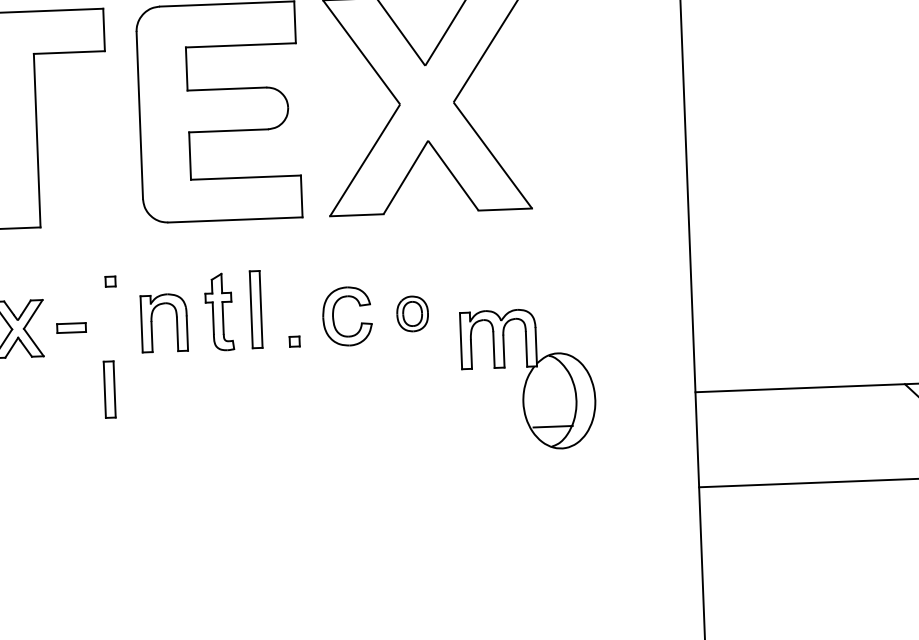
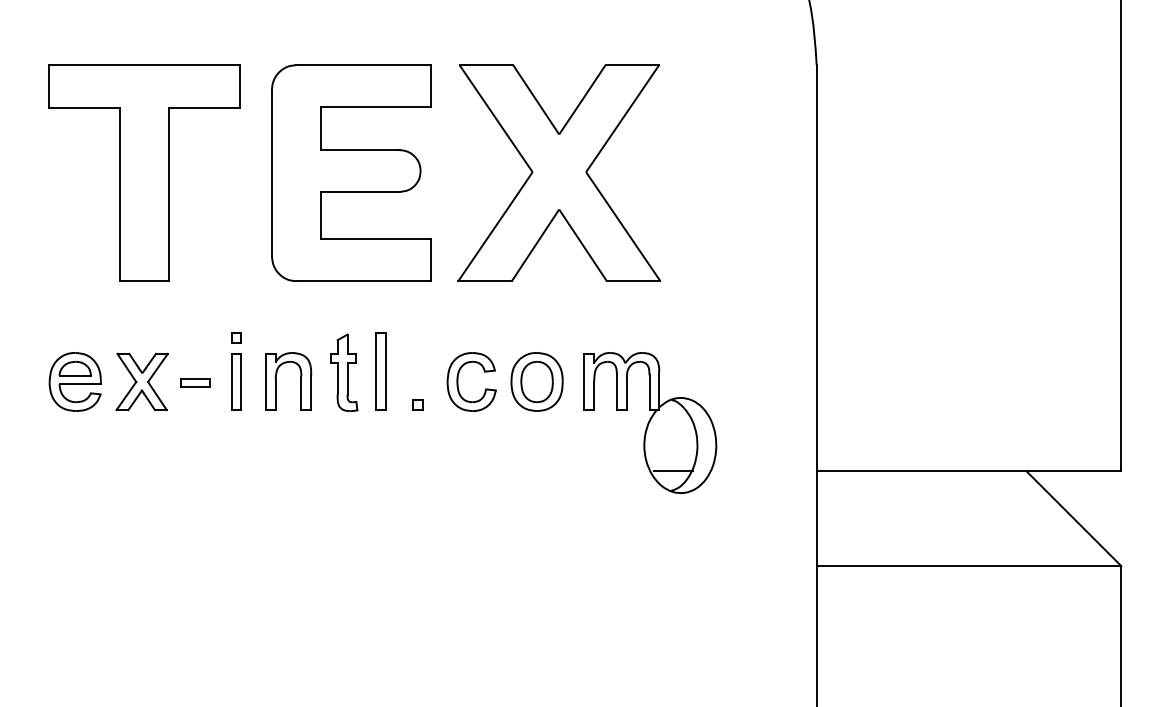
part: (412, 313) -> (536, 381), size x1.67
part: (528, 379) -> (650, 422), moved
part: (109, 389) -> (236, 381), moved

